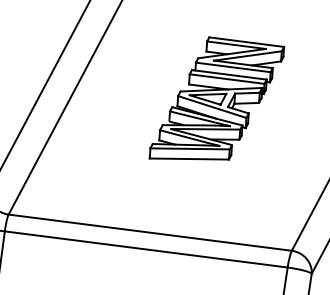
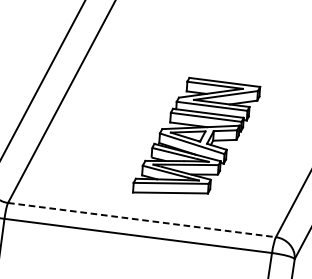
part: (216, 98) -> (196, 135), moved
line: (150, 232) -> (142, 219), solid -> dashed

